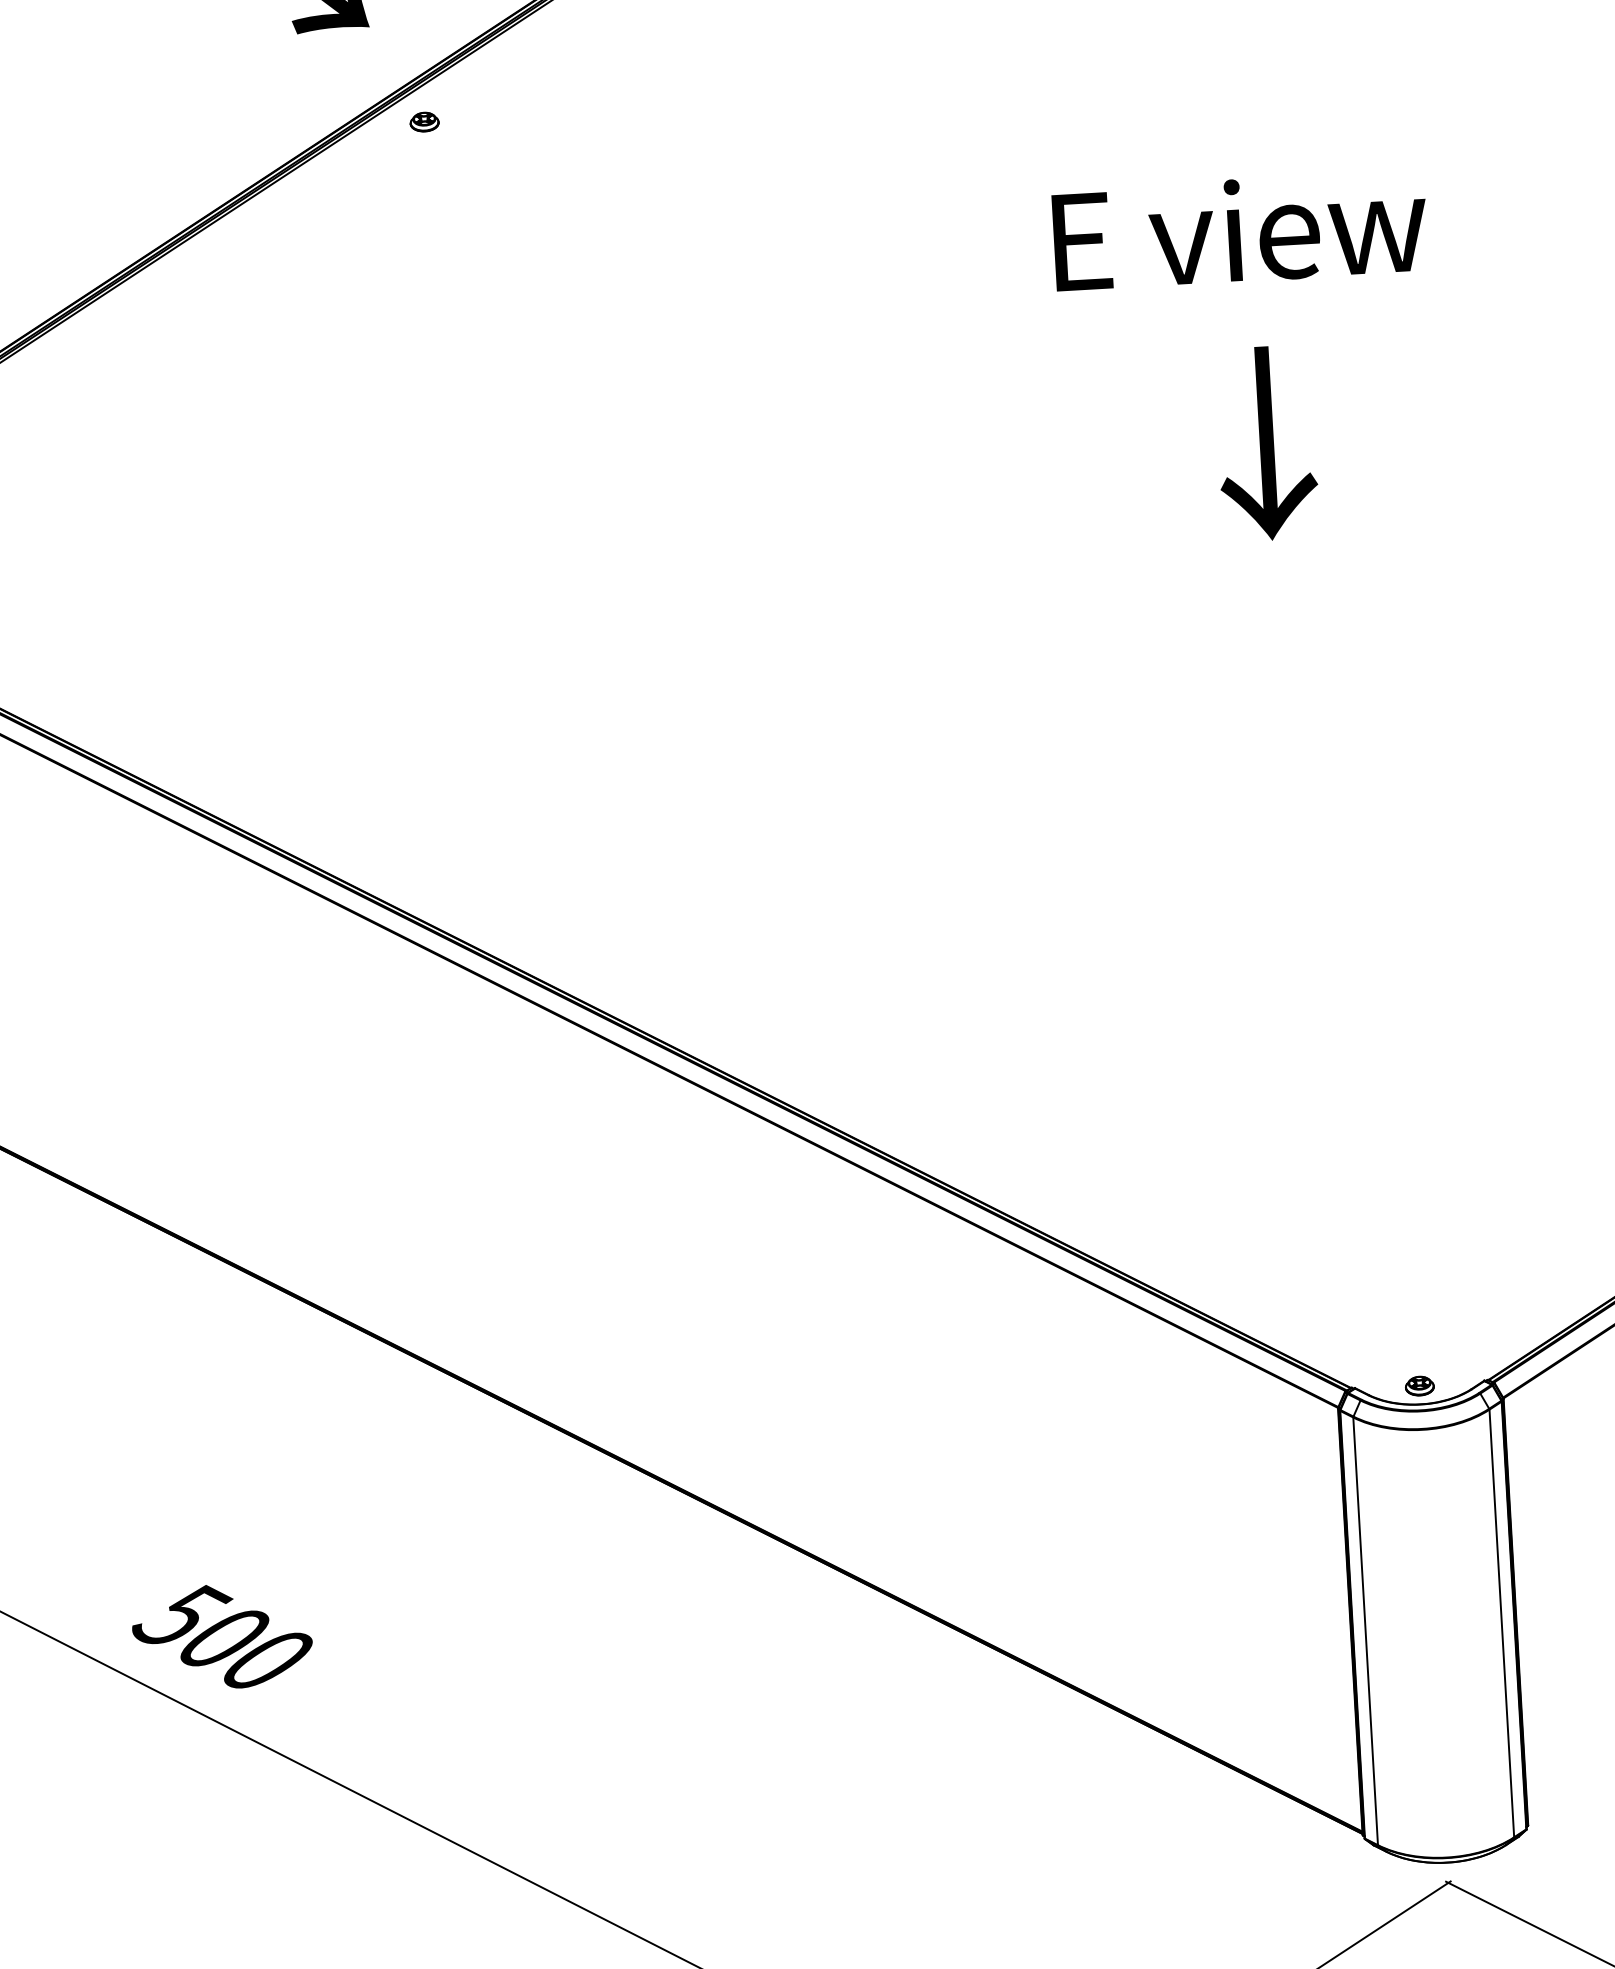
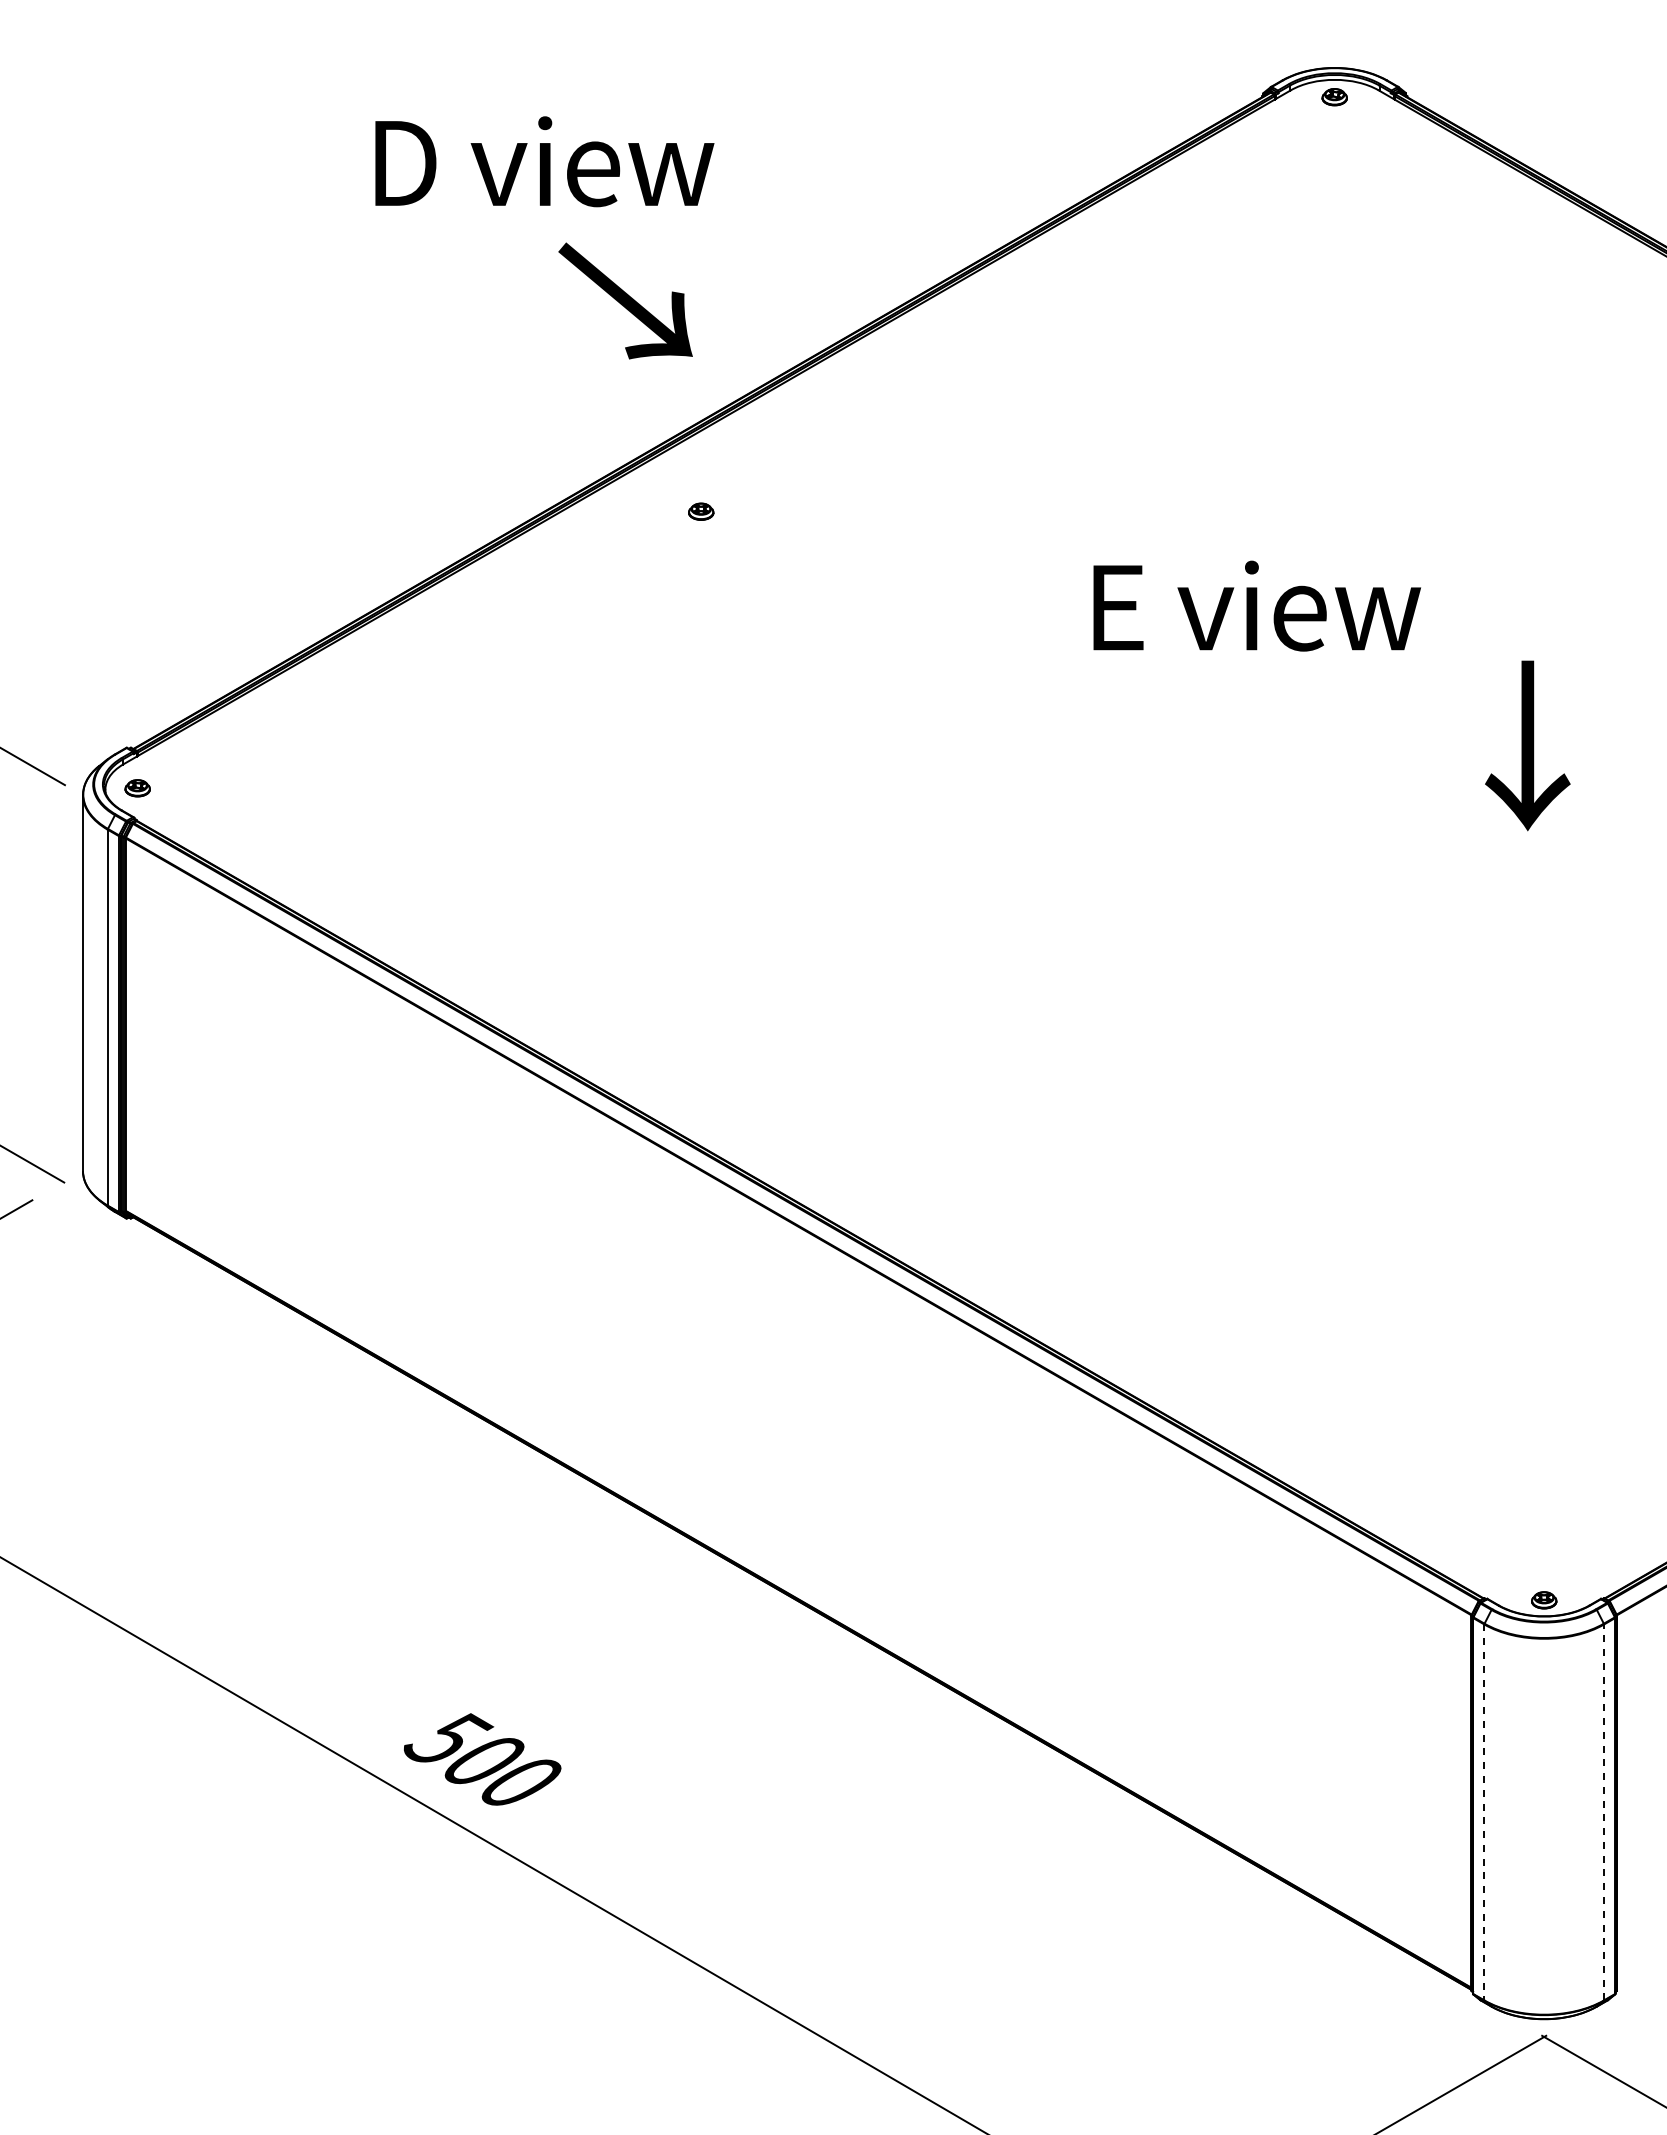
part: (424, 121) -> (701, 511), moved
text: (1239, 230) -> (1256, 605), moved
text: (1266, 443) -> (1527, 745), moved
line: (1502, 1623) -> (1604, 1812), solid -> dashed
line: (1365, 1631) -> (1484, 1812), solid -> dashed

